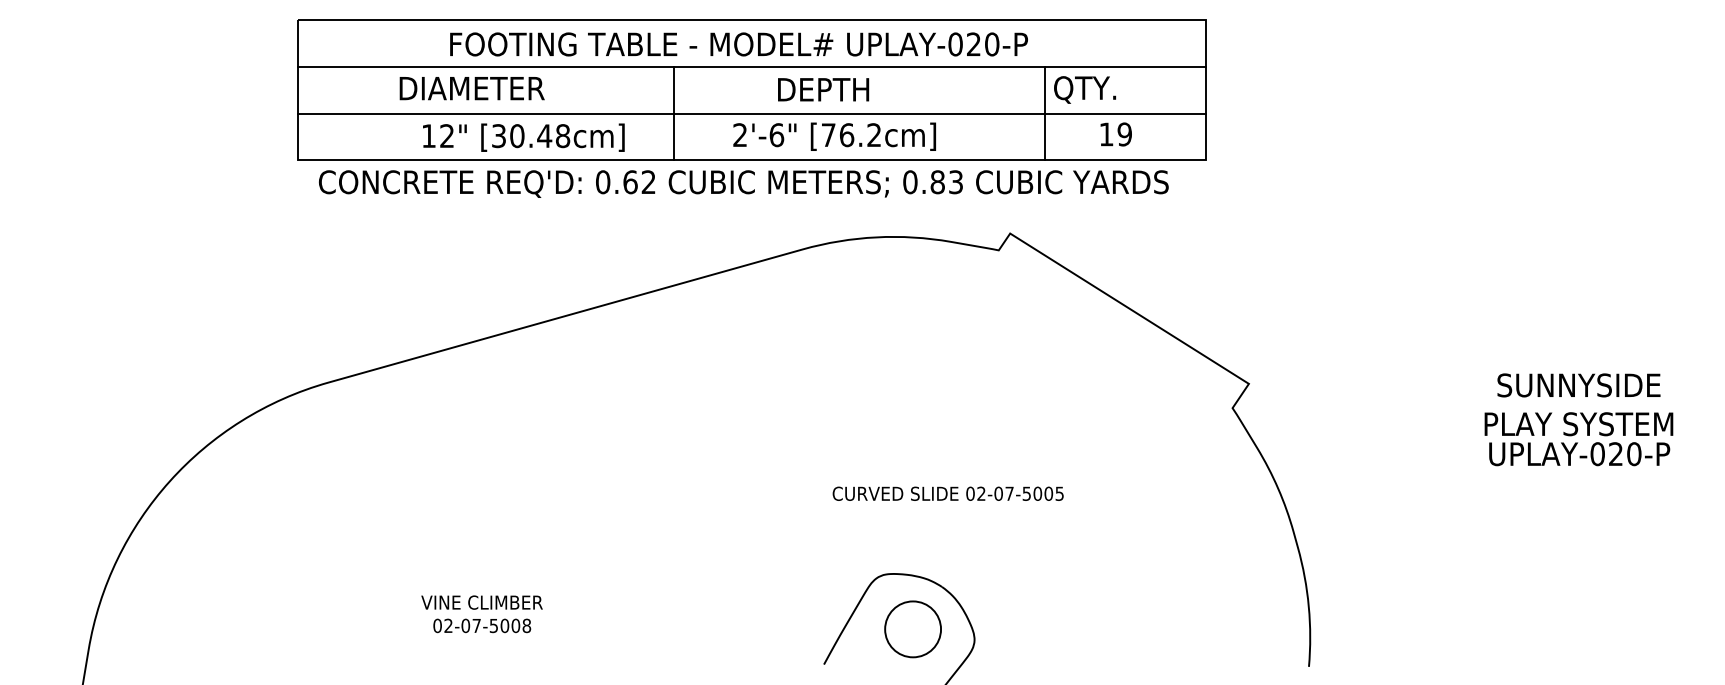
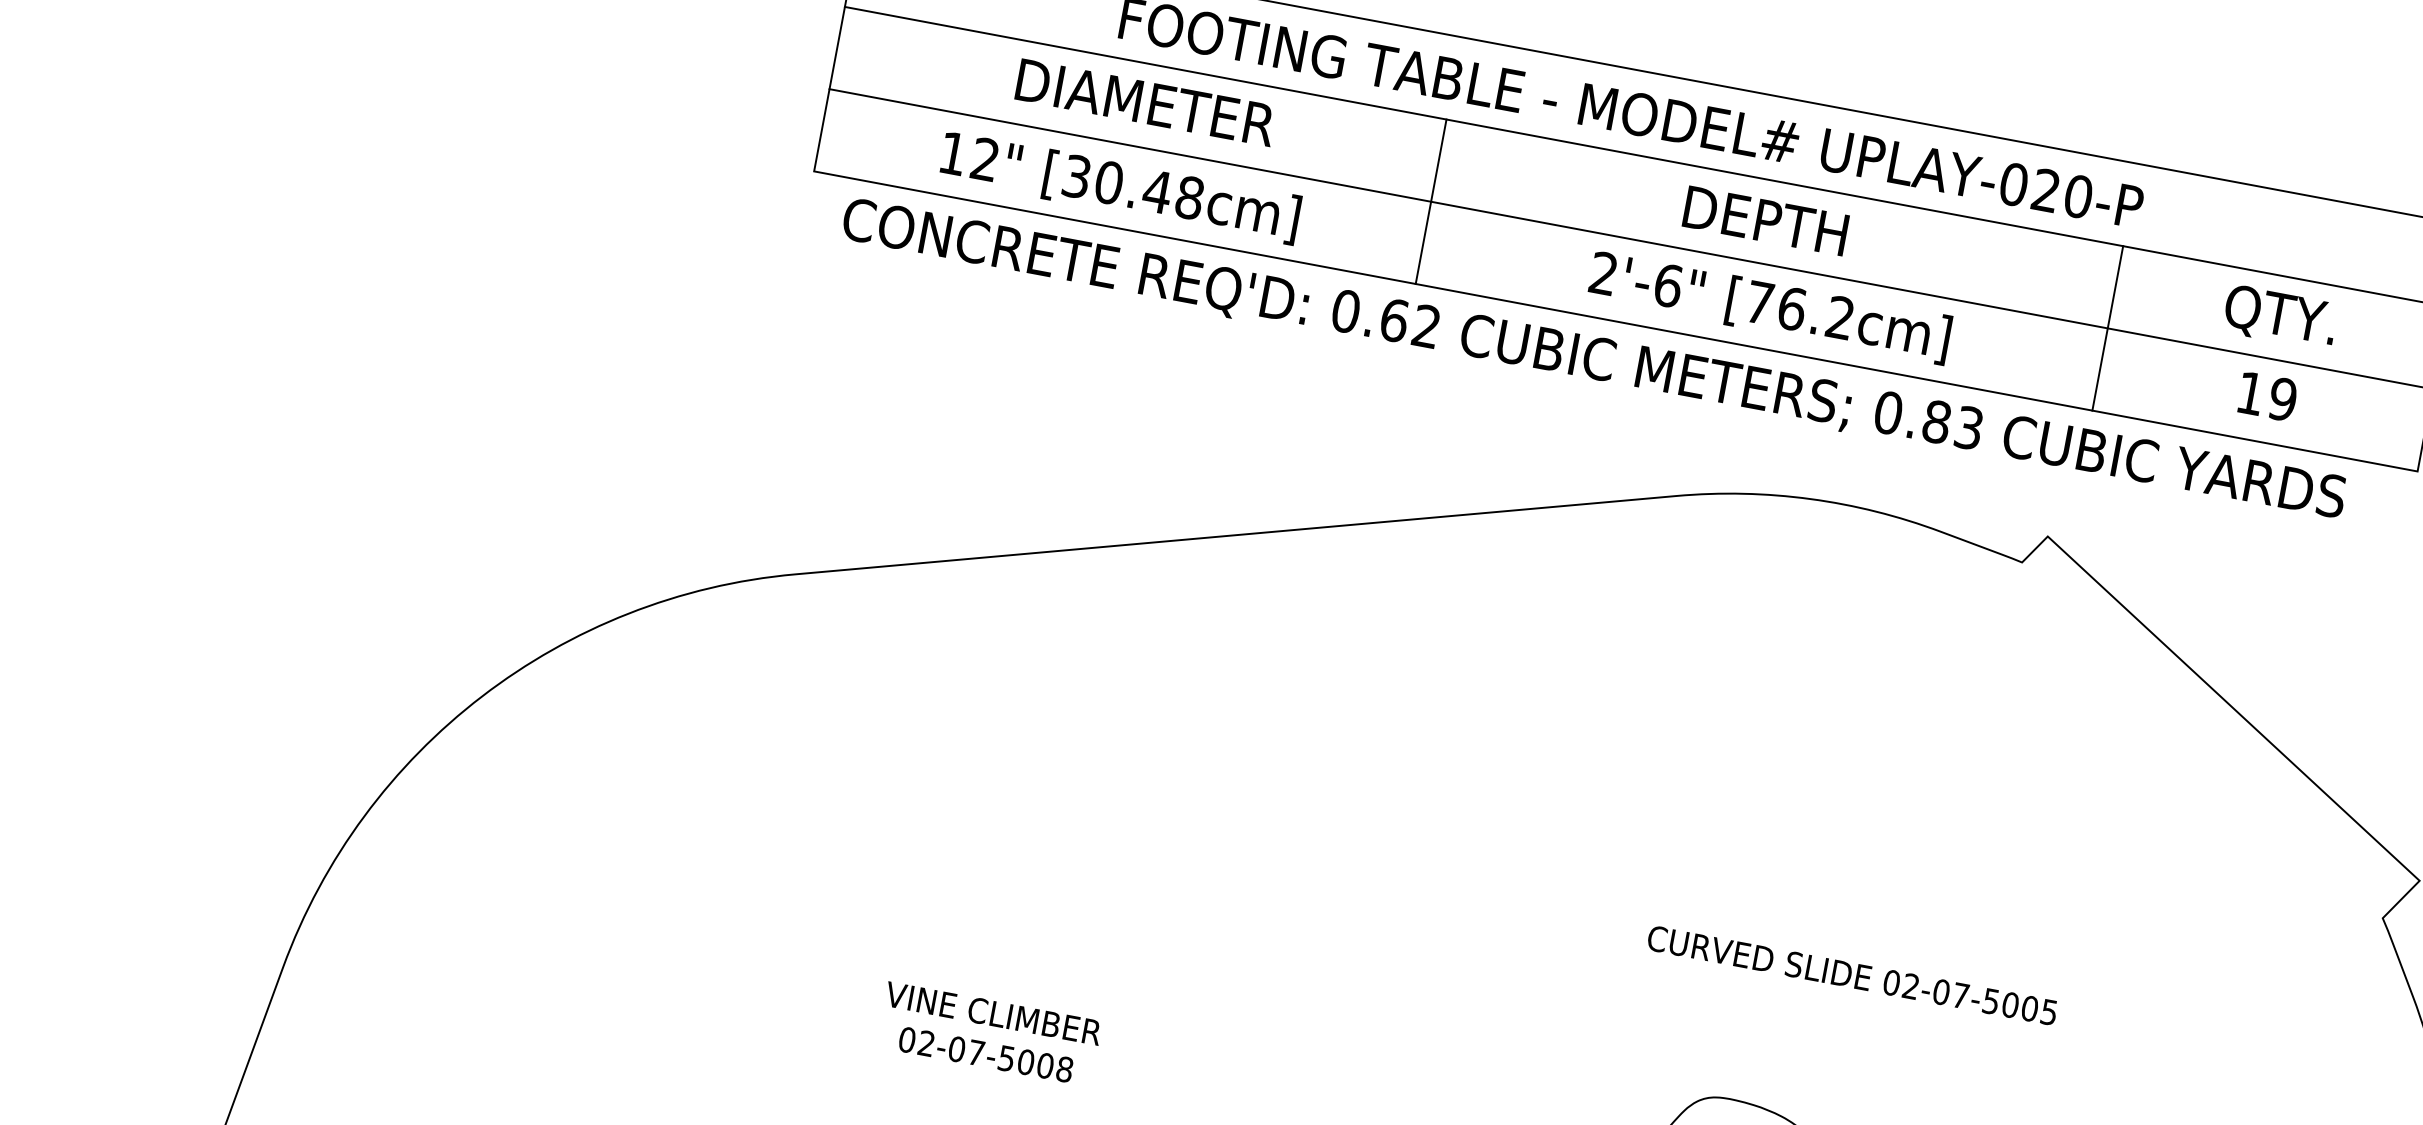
text: (1084, 89) -> (2279, 316), moved
line: (674, 113) -> (1431, 201), moved
line: (1044, 113) -> (2107, 328), moved
text: (523, 137) -> (1119, 187), moved

